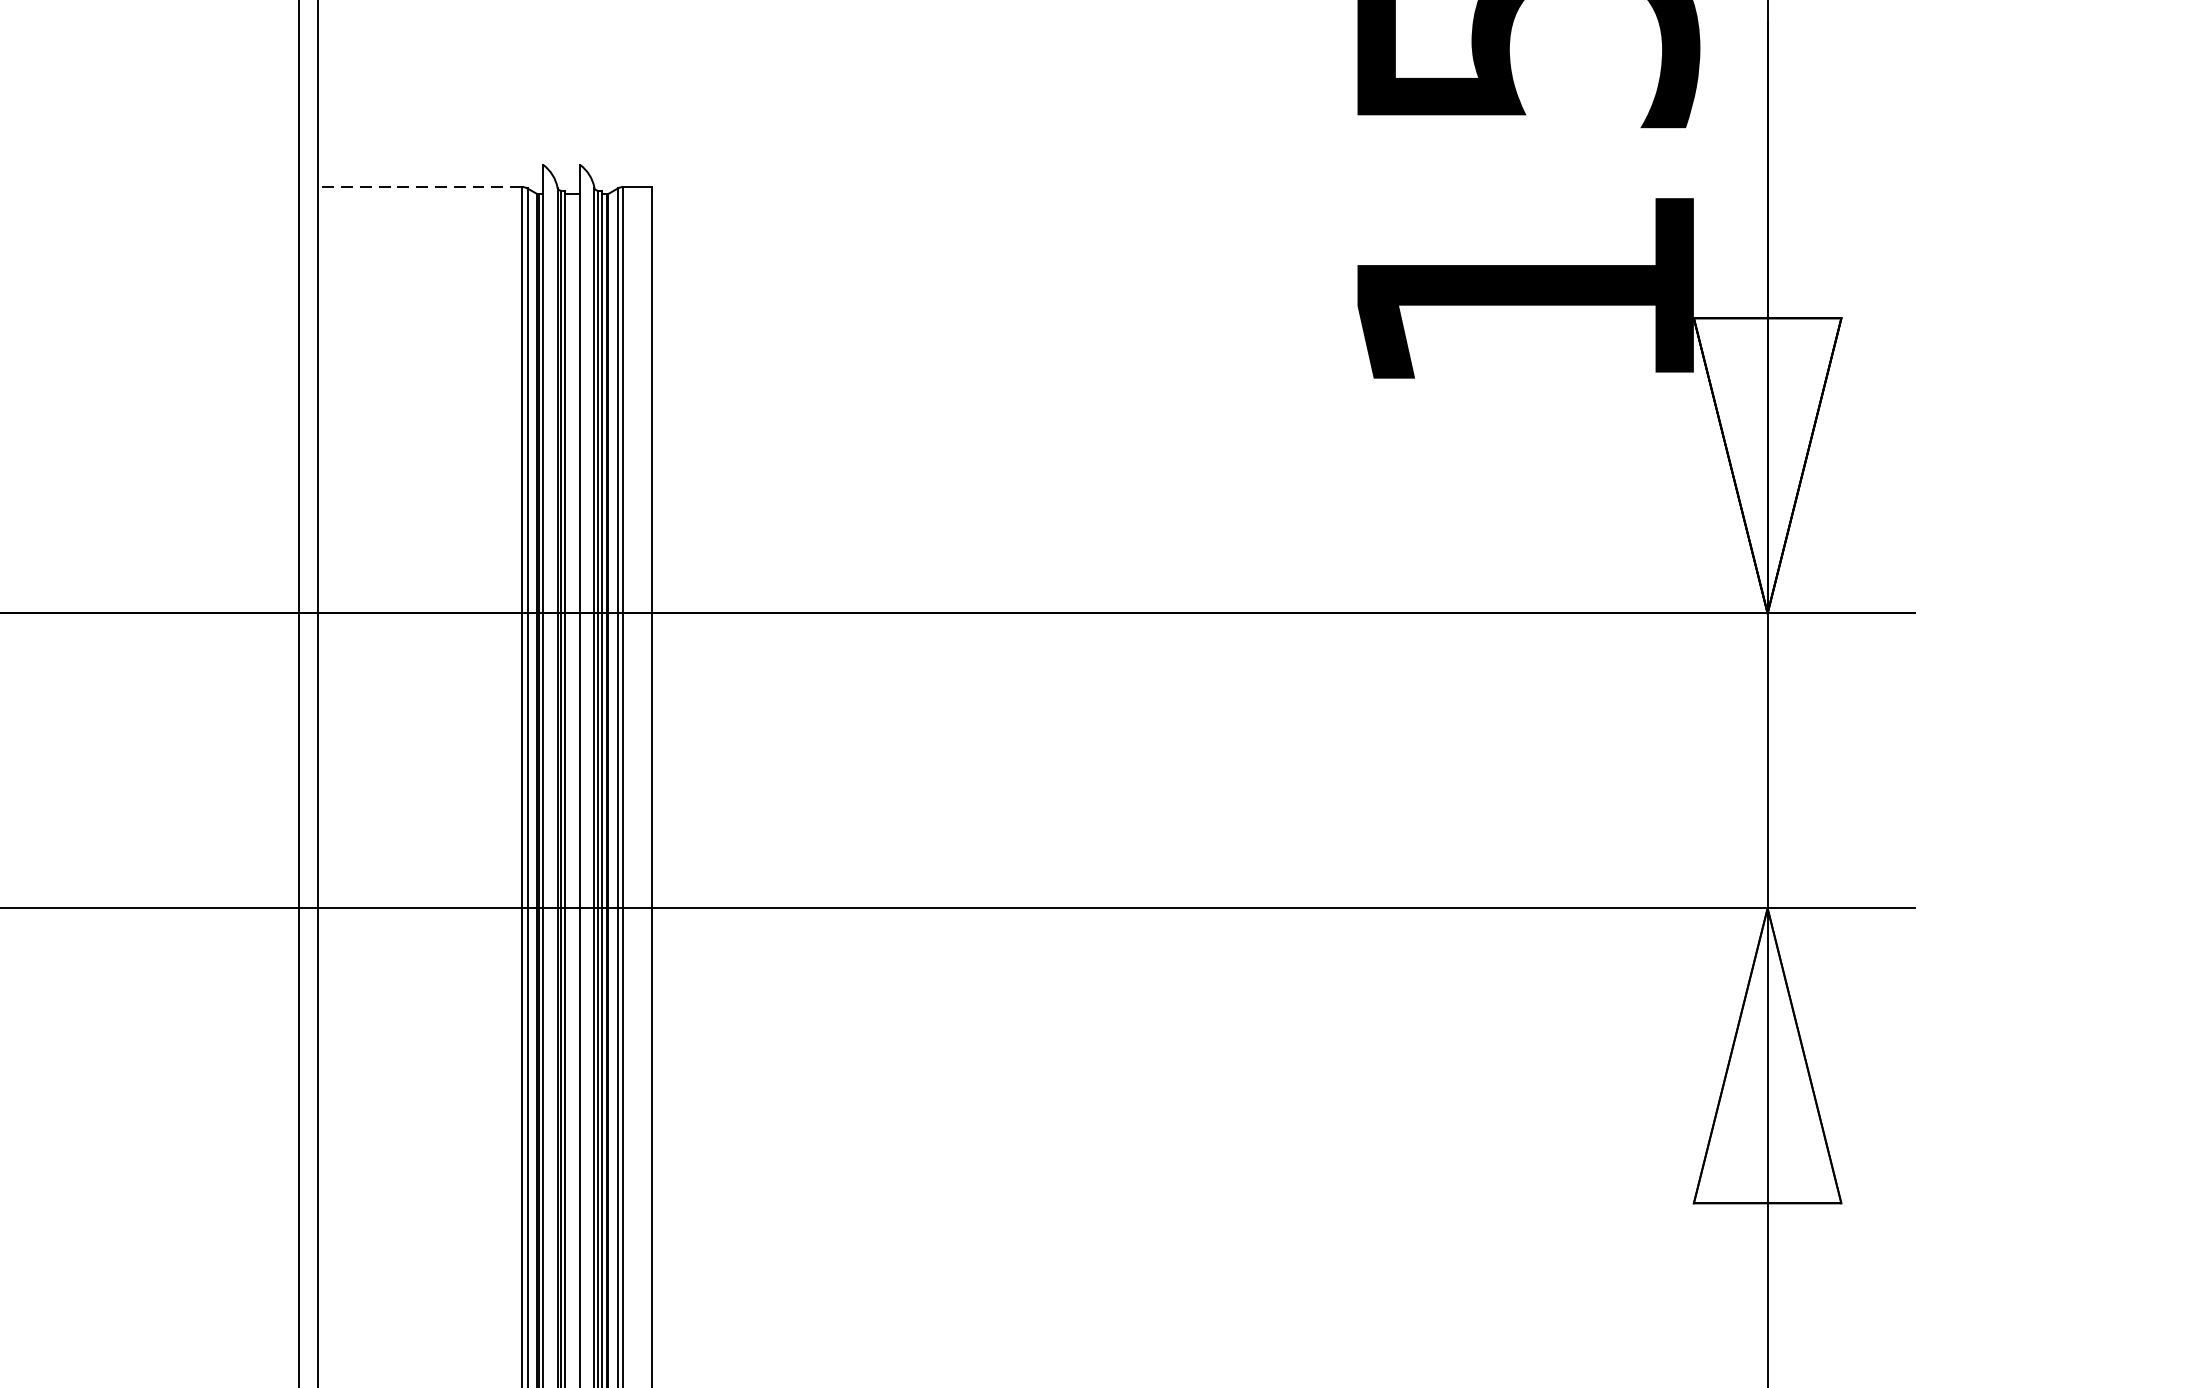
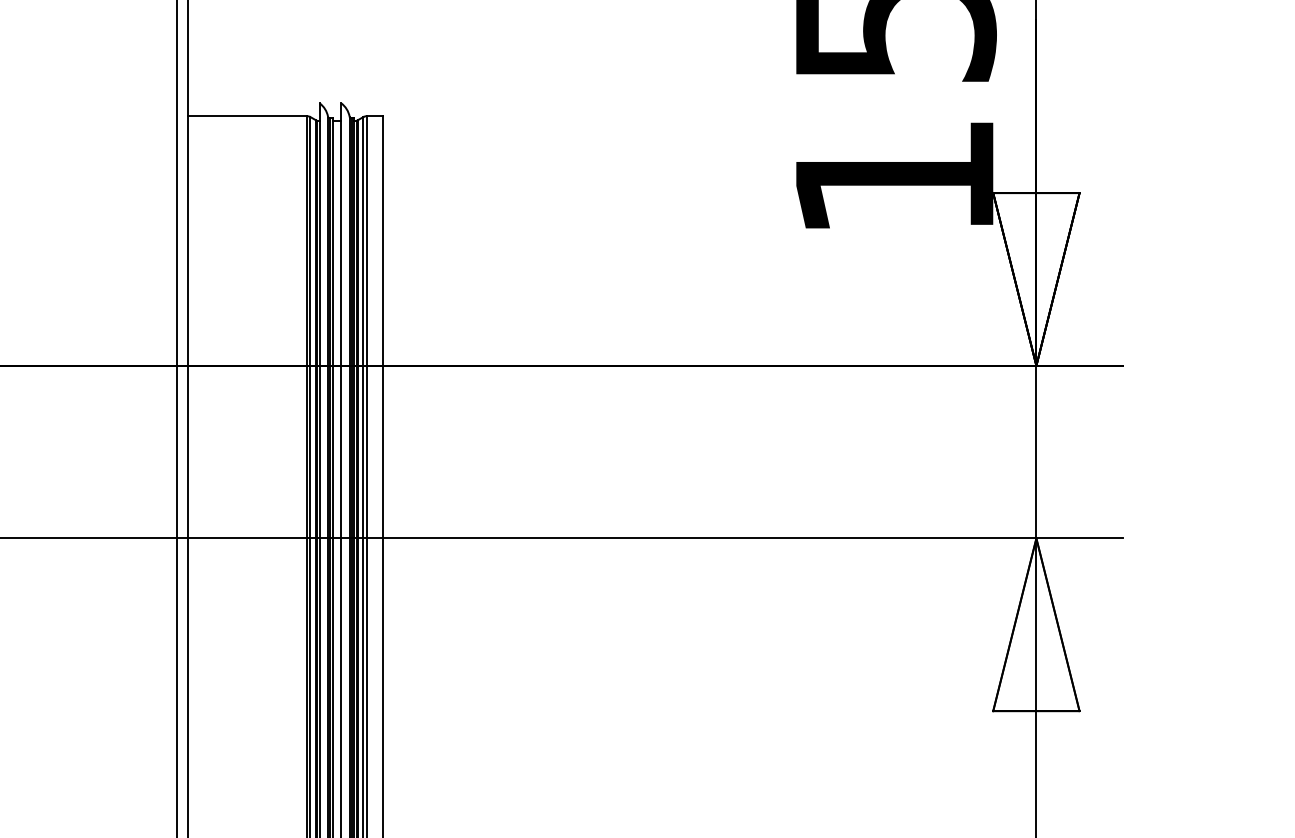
line: (419, 187) -> (247, 116), dashed -> solid

